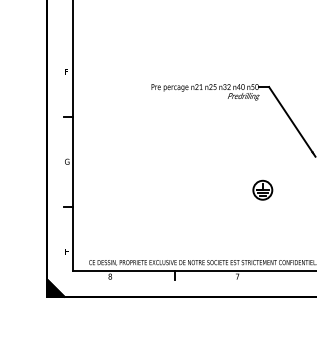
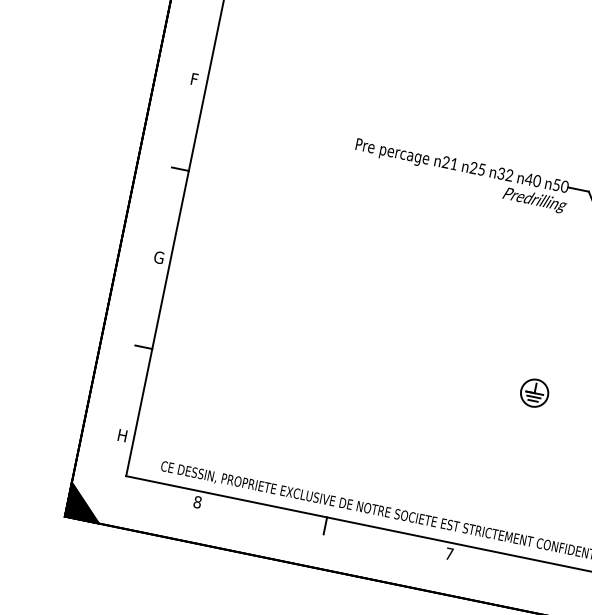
part: (262, 189) -> (534, 391), size x0.71

